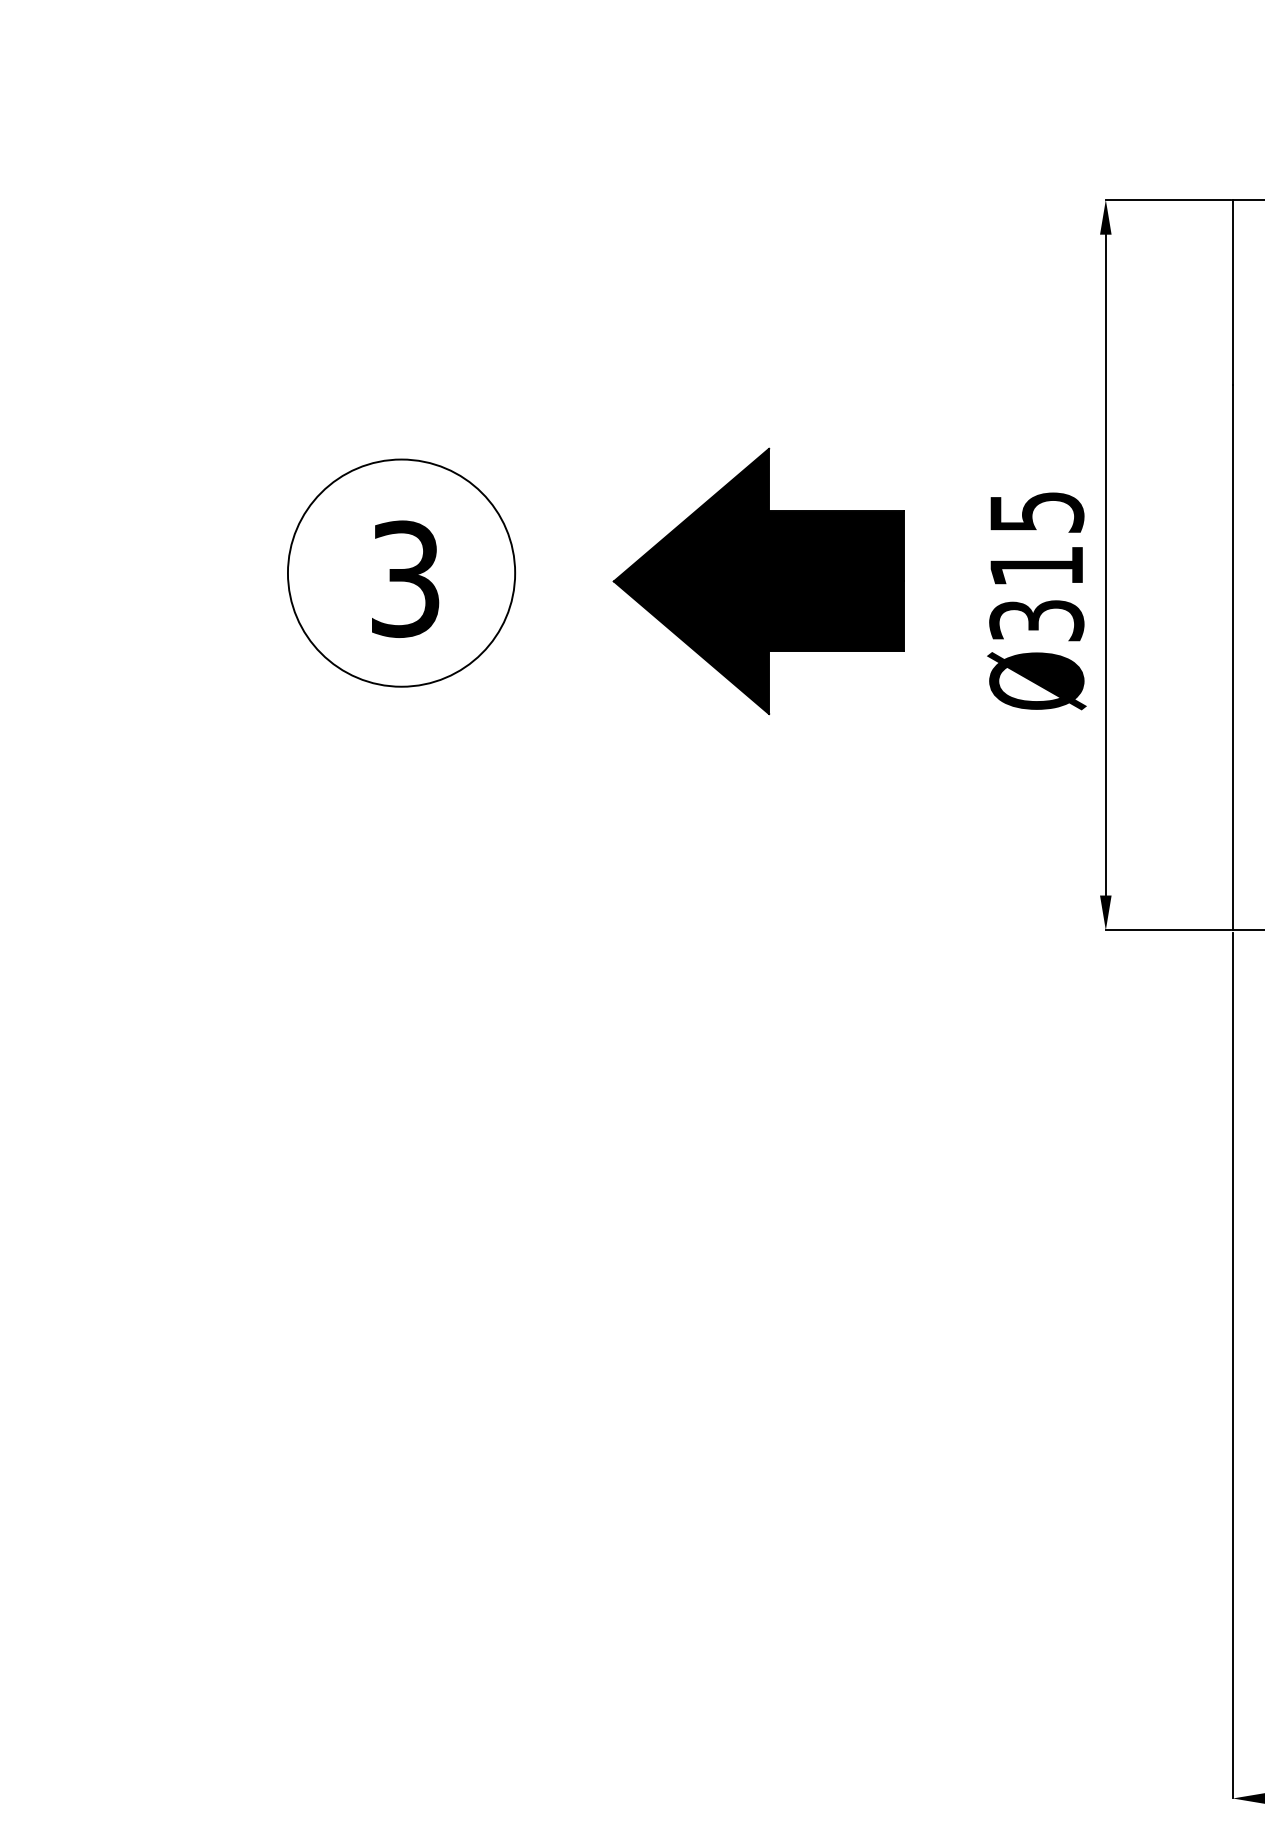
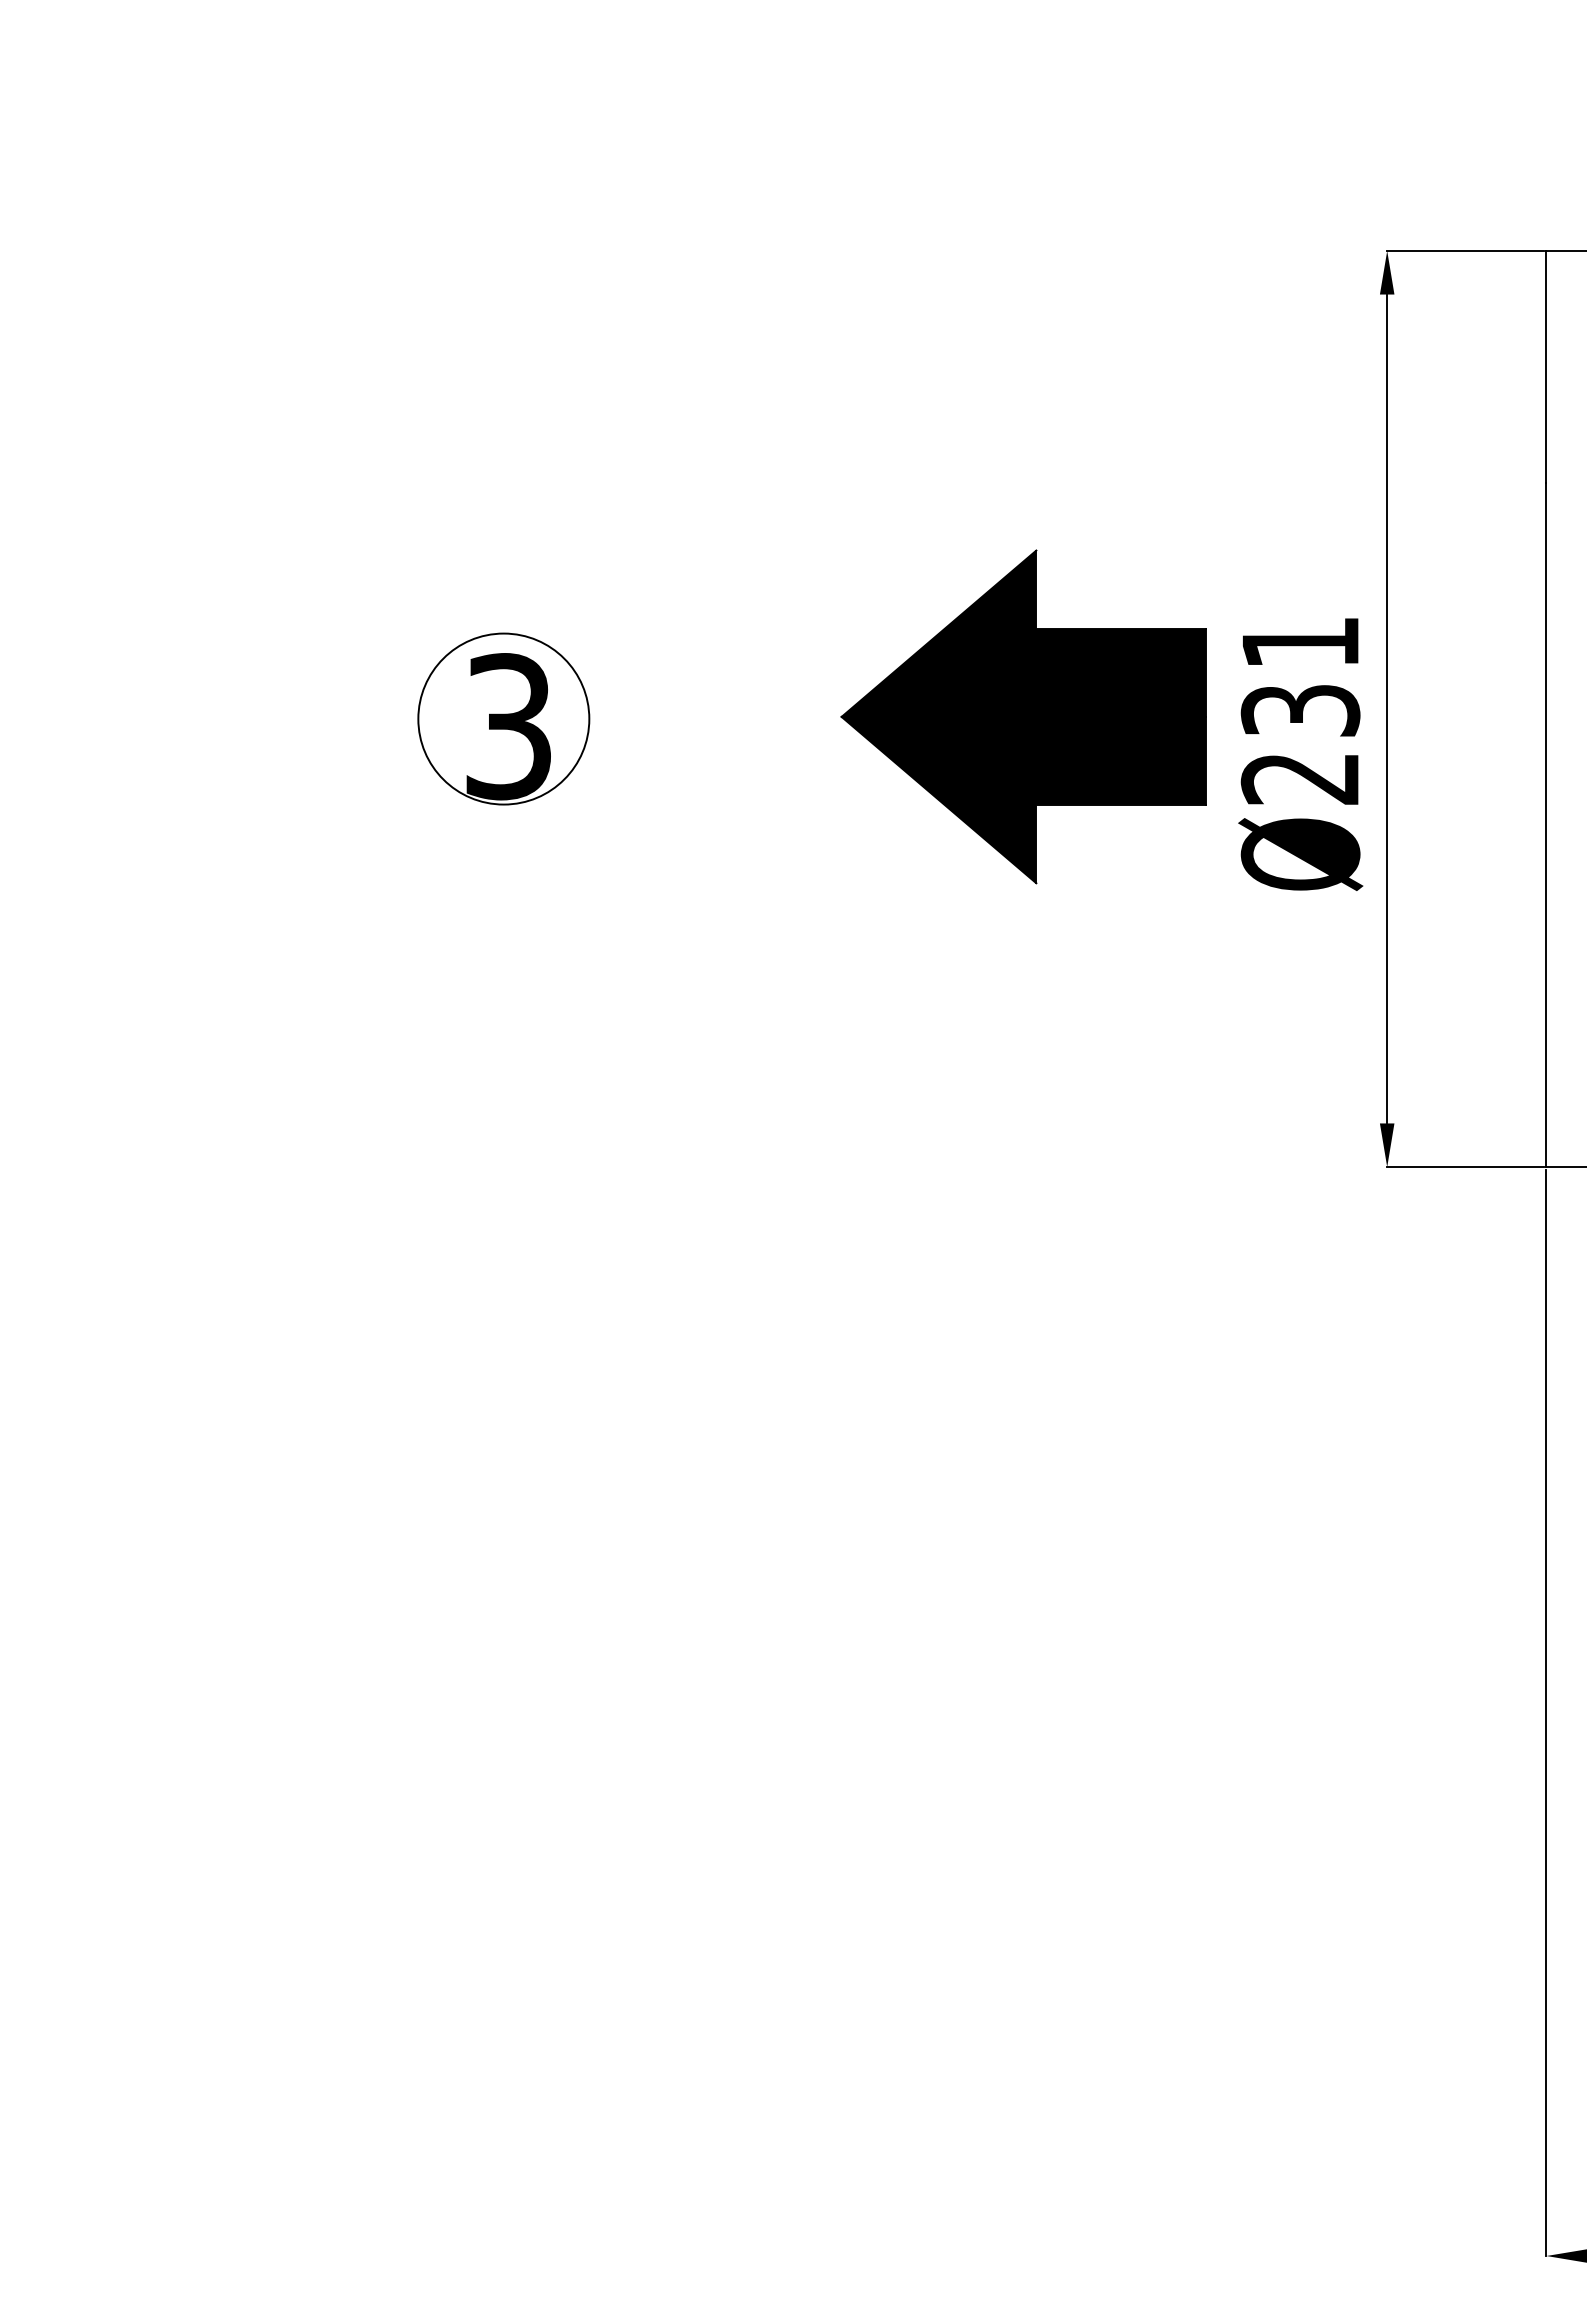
text: (1036, 566) -> (1300, 710), Ø315 -> Ø231
circle: (401, 572) -> (503, 718), size x0.6
part: (758, 581) -> (1023, 717), moved

